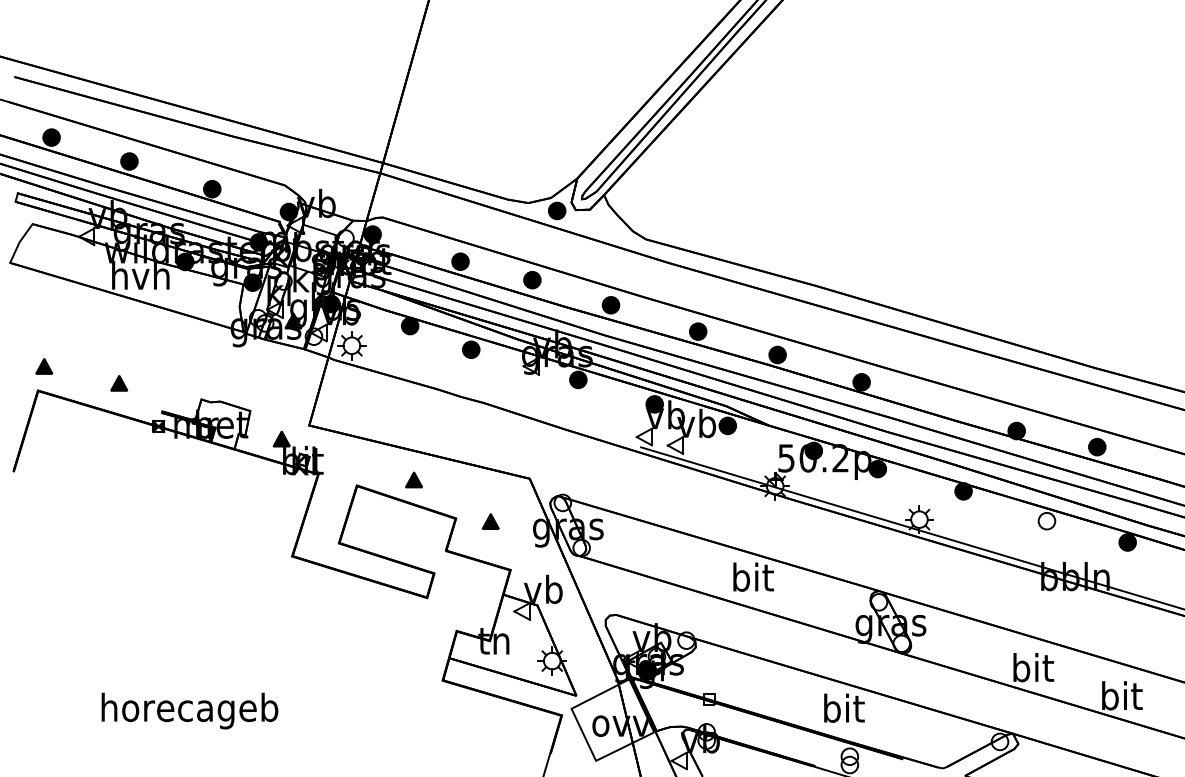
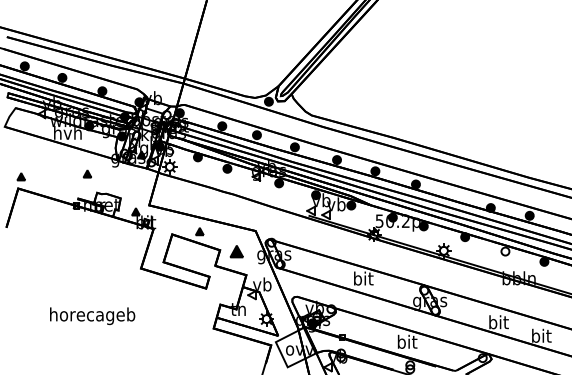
part: (117, 382) -> (86, 173), moved
part: (489, 521) -> (236, 251), size x1.6
text: (189, 711) -> (92, 316), moved

